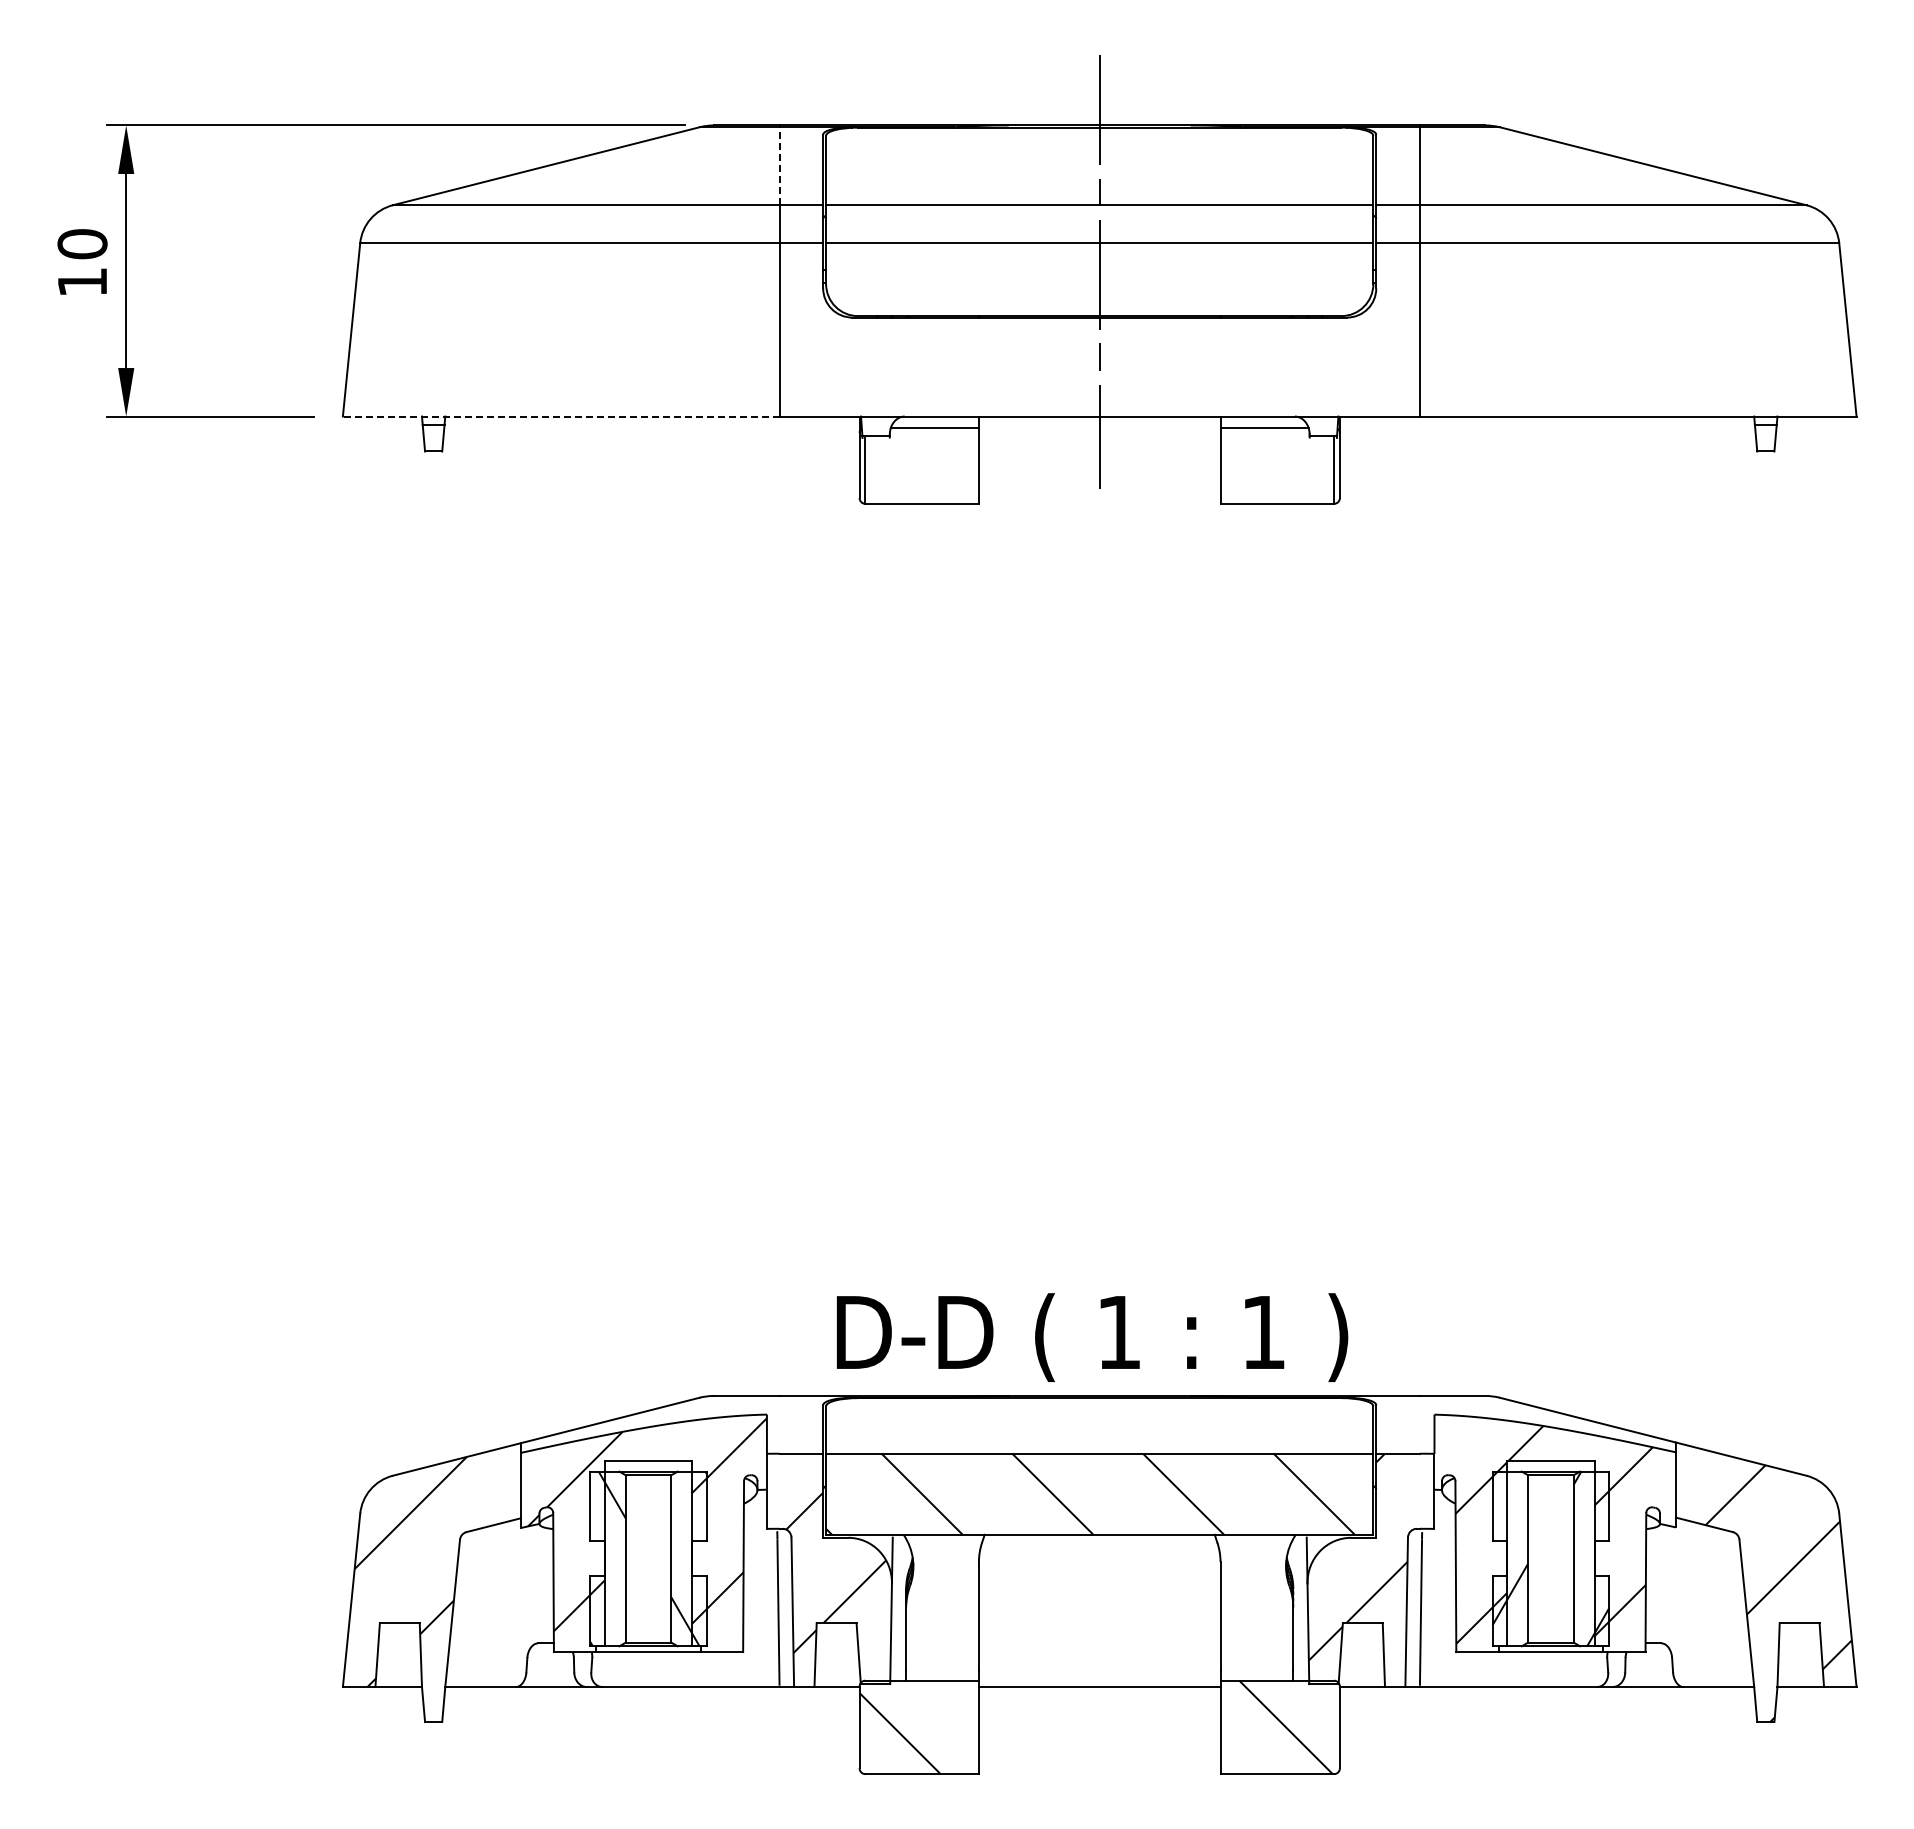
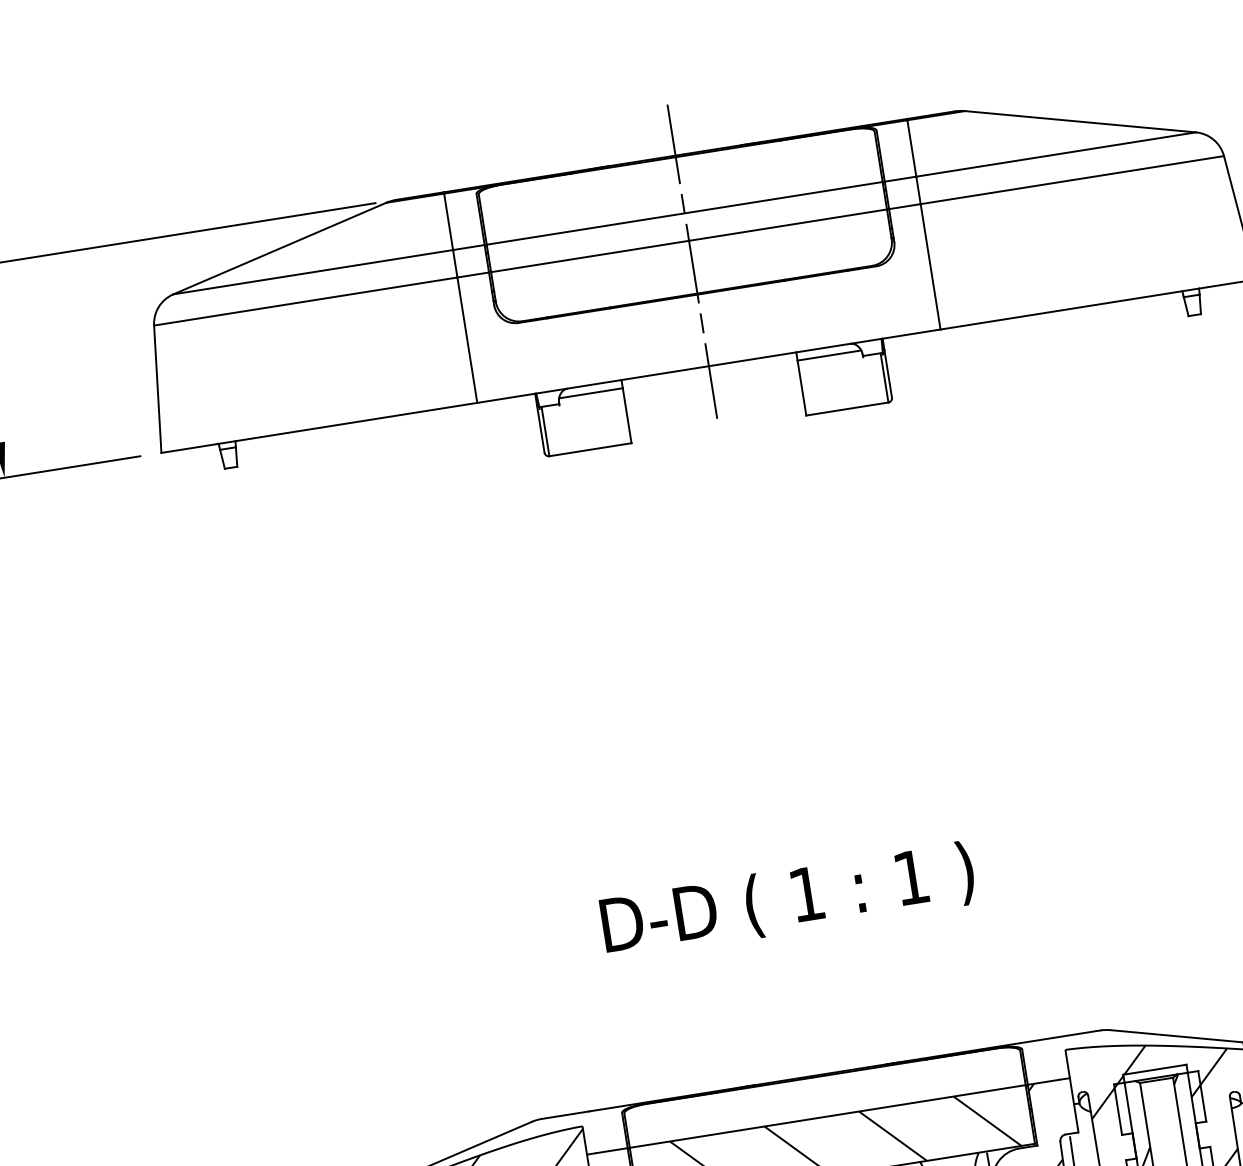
line: (779, 166) -> (448, 222), dashed -> solid
line: (560, 416) -> (318, 427), dashed -> solid
text: (1092, 1337) -> (788, 900), moved

